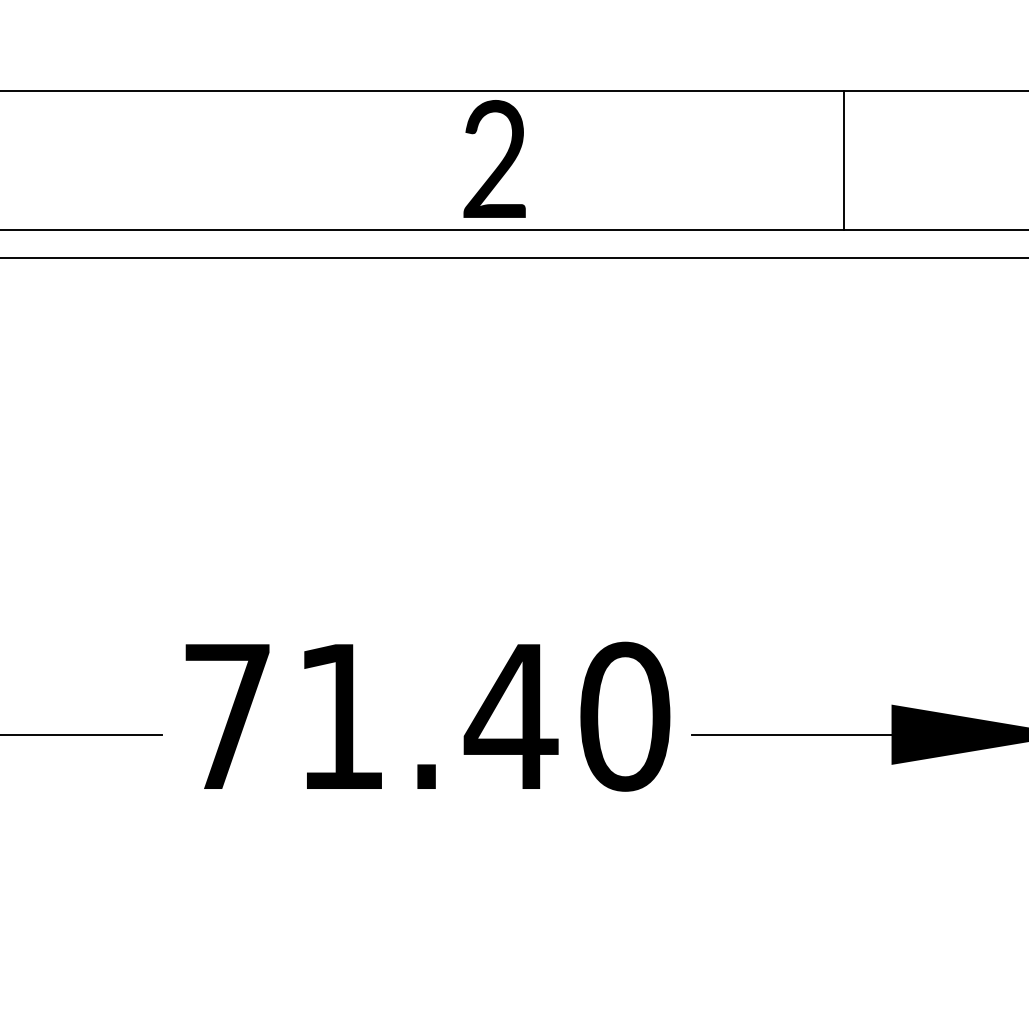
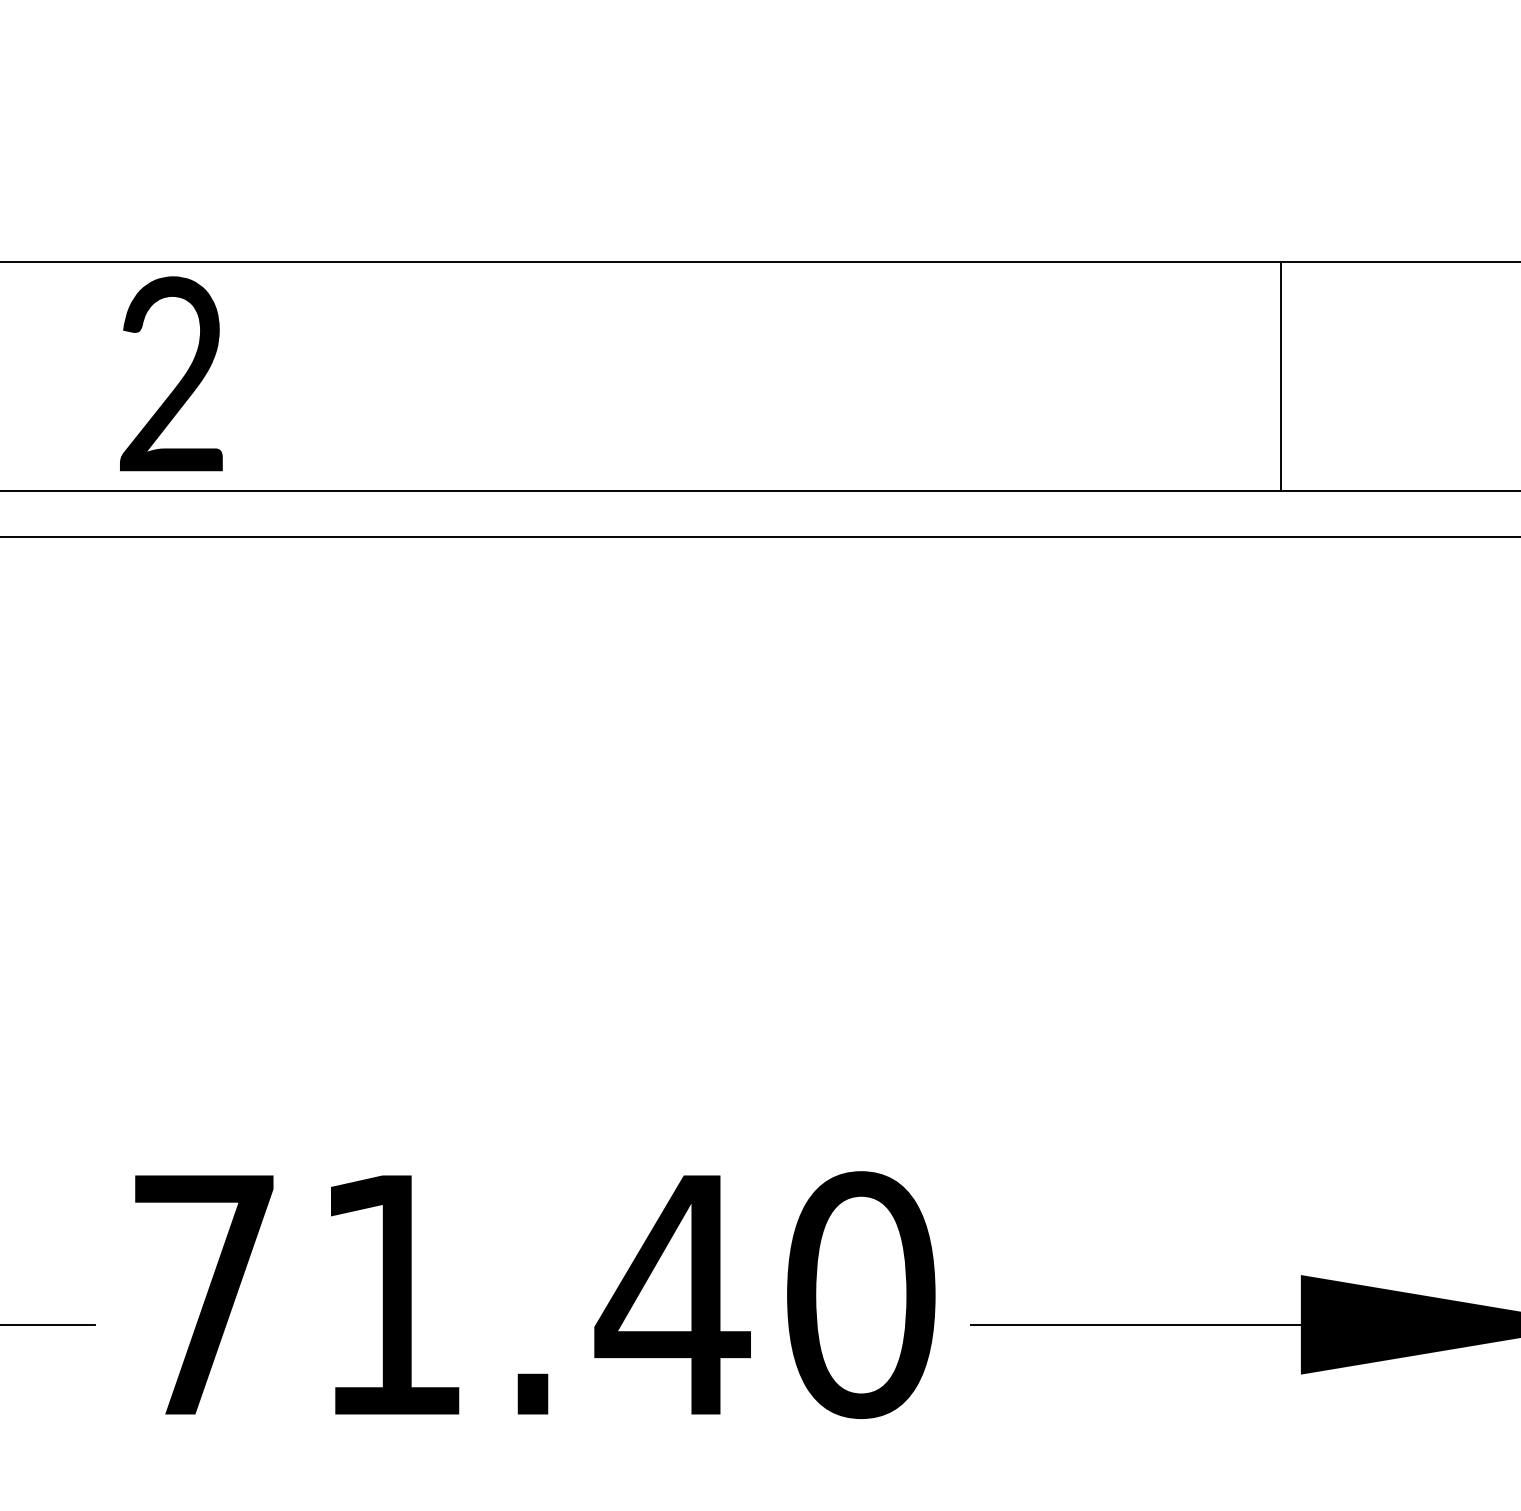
text: (494, 158) -> (171, 373), moved
line: (844, 160) -> (1280, 376), moved

